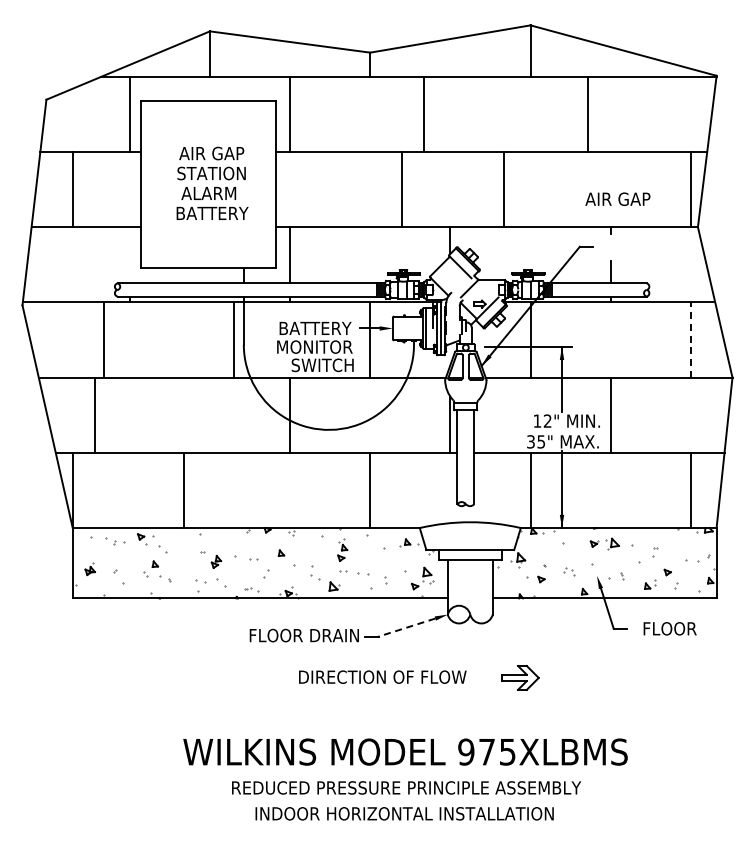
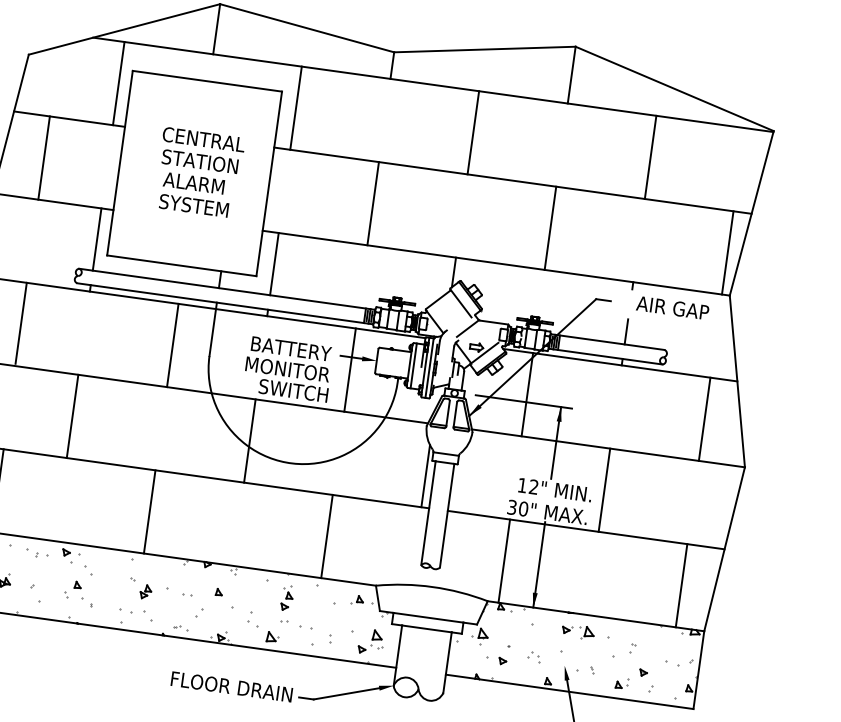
line: (424, 113) -> (473, 131), moved
line: (587, 113) -> (650, 156), moved
text: (212, 153) -> (204, 139), AIR GAP -> CENTRAL
line: (402, 189) -> (373, 203), moved
line: (503, 189) -> (550, 228), moved
text: (617, 198) -> (672, 307), moved
text: (212, 213) -> (195, 206), BATTERY -> SYSTEM
line: (129, 255) -> (96, 239), added
line: (103, 338) -> (20, 322), moved
line: (233, 339) -> (172, 344), moved
line: (690, 339) -> (704, 418), dashed -> solid
line: (94, 414) -> (72, 415), moved
text: (541, 441) -> (523, 508), 35" -> 30"
line: (183, 490) -> (149, 511), moved
line: (406, 627) -> (346, 693), dashed -> solid

